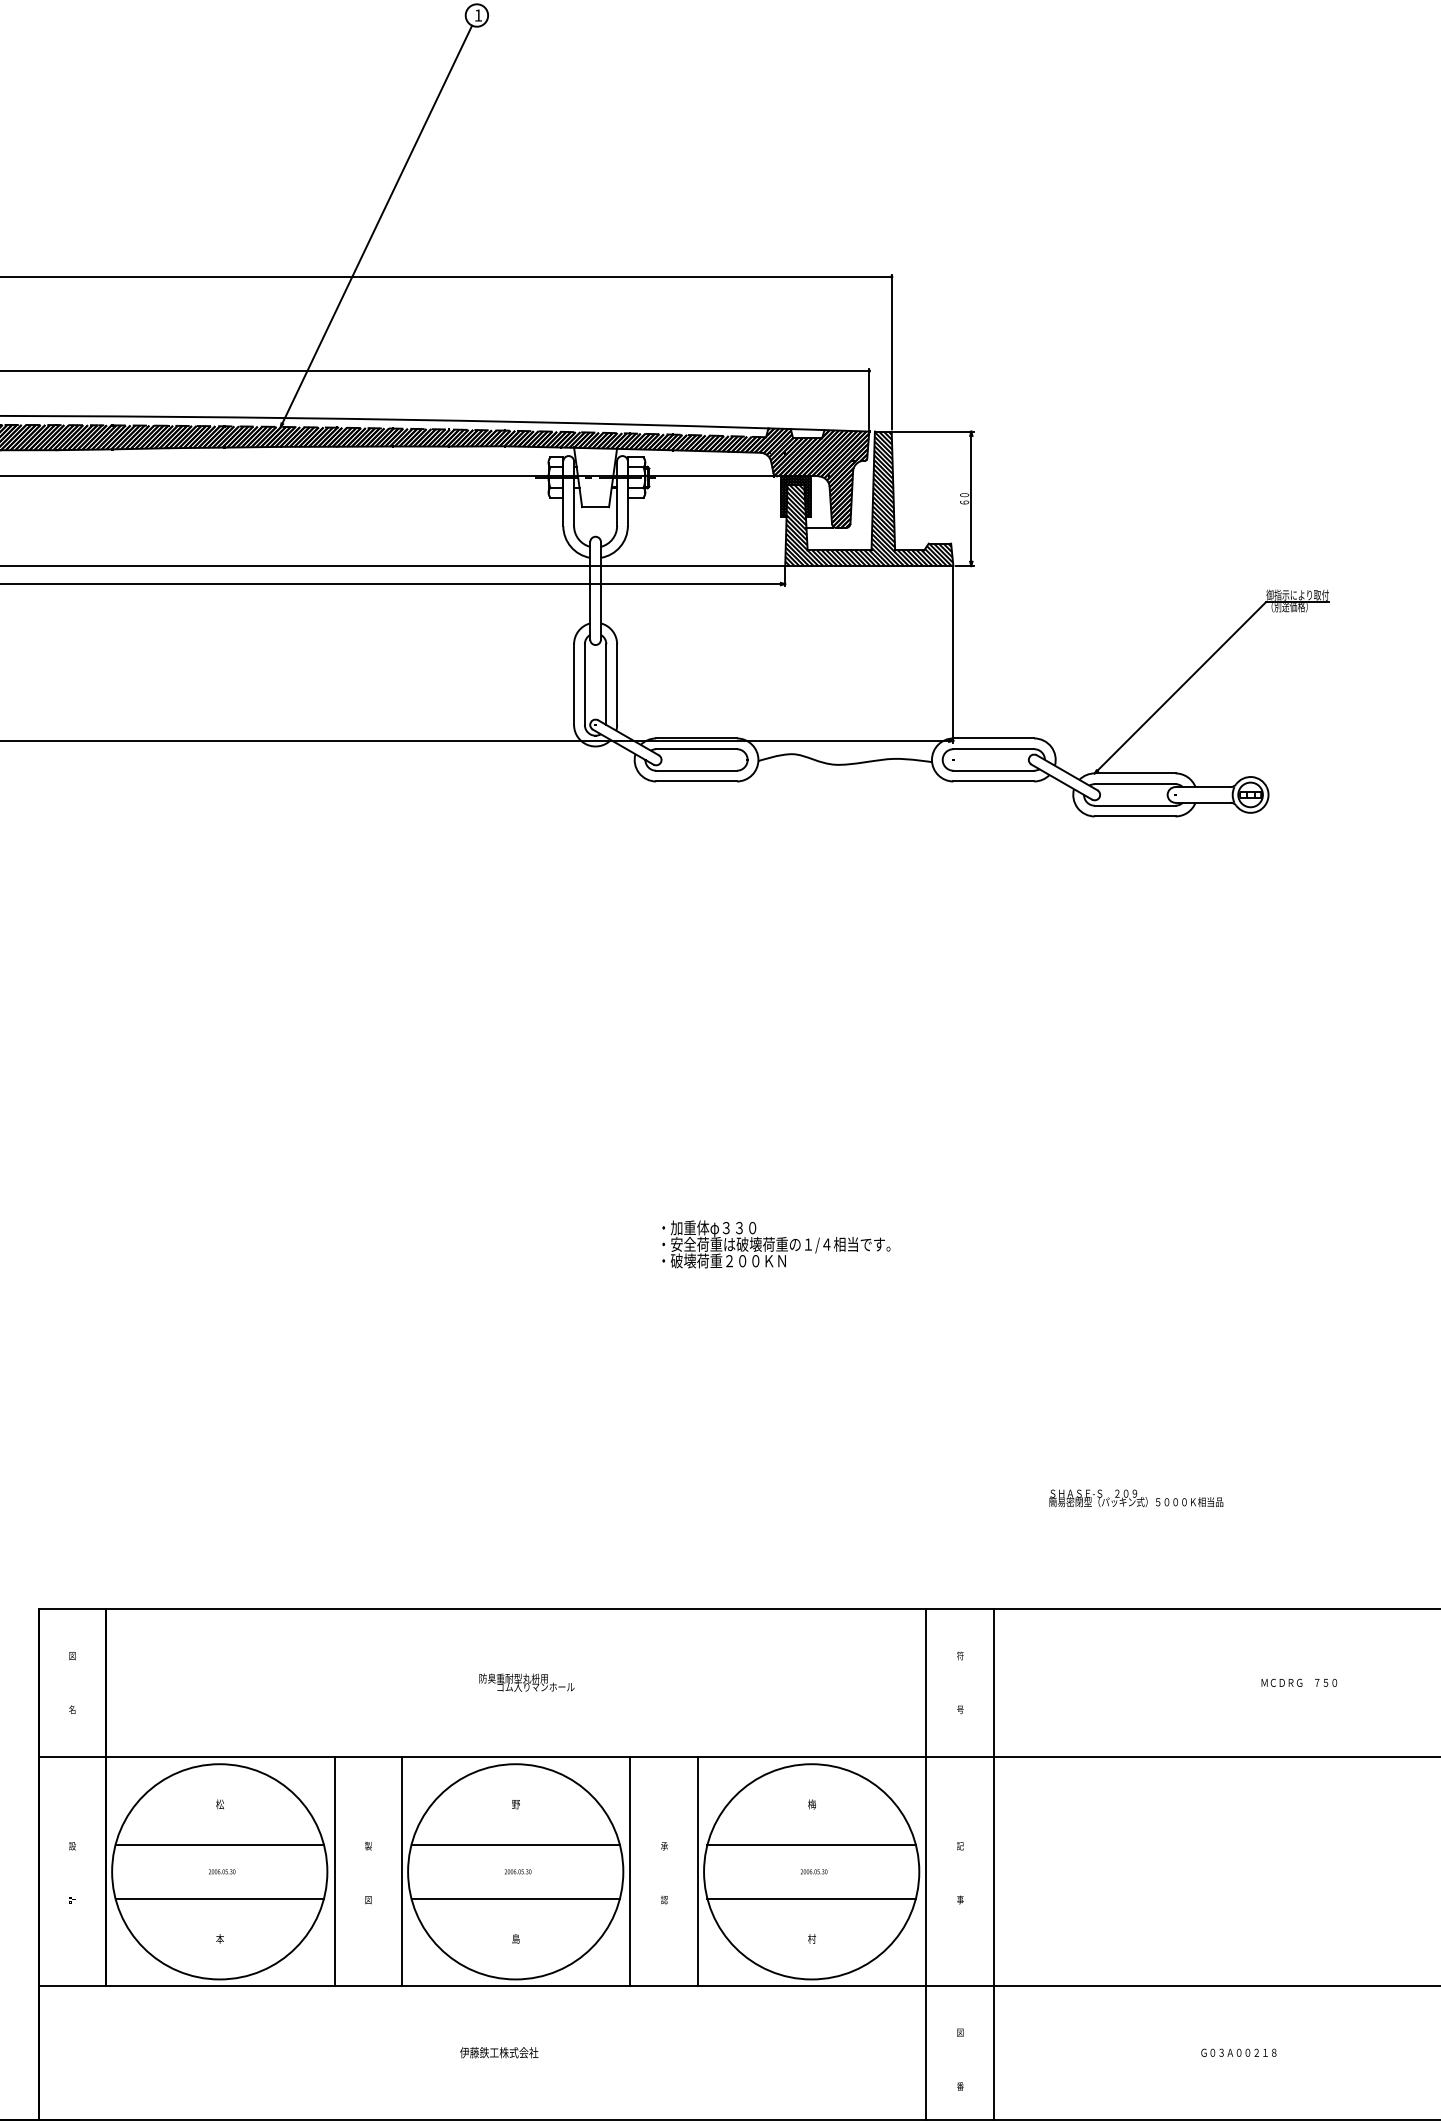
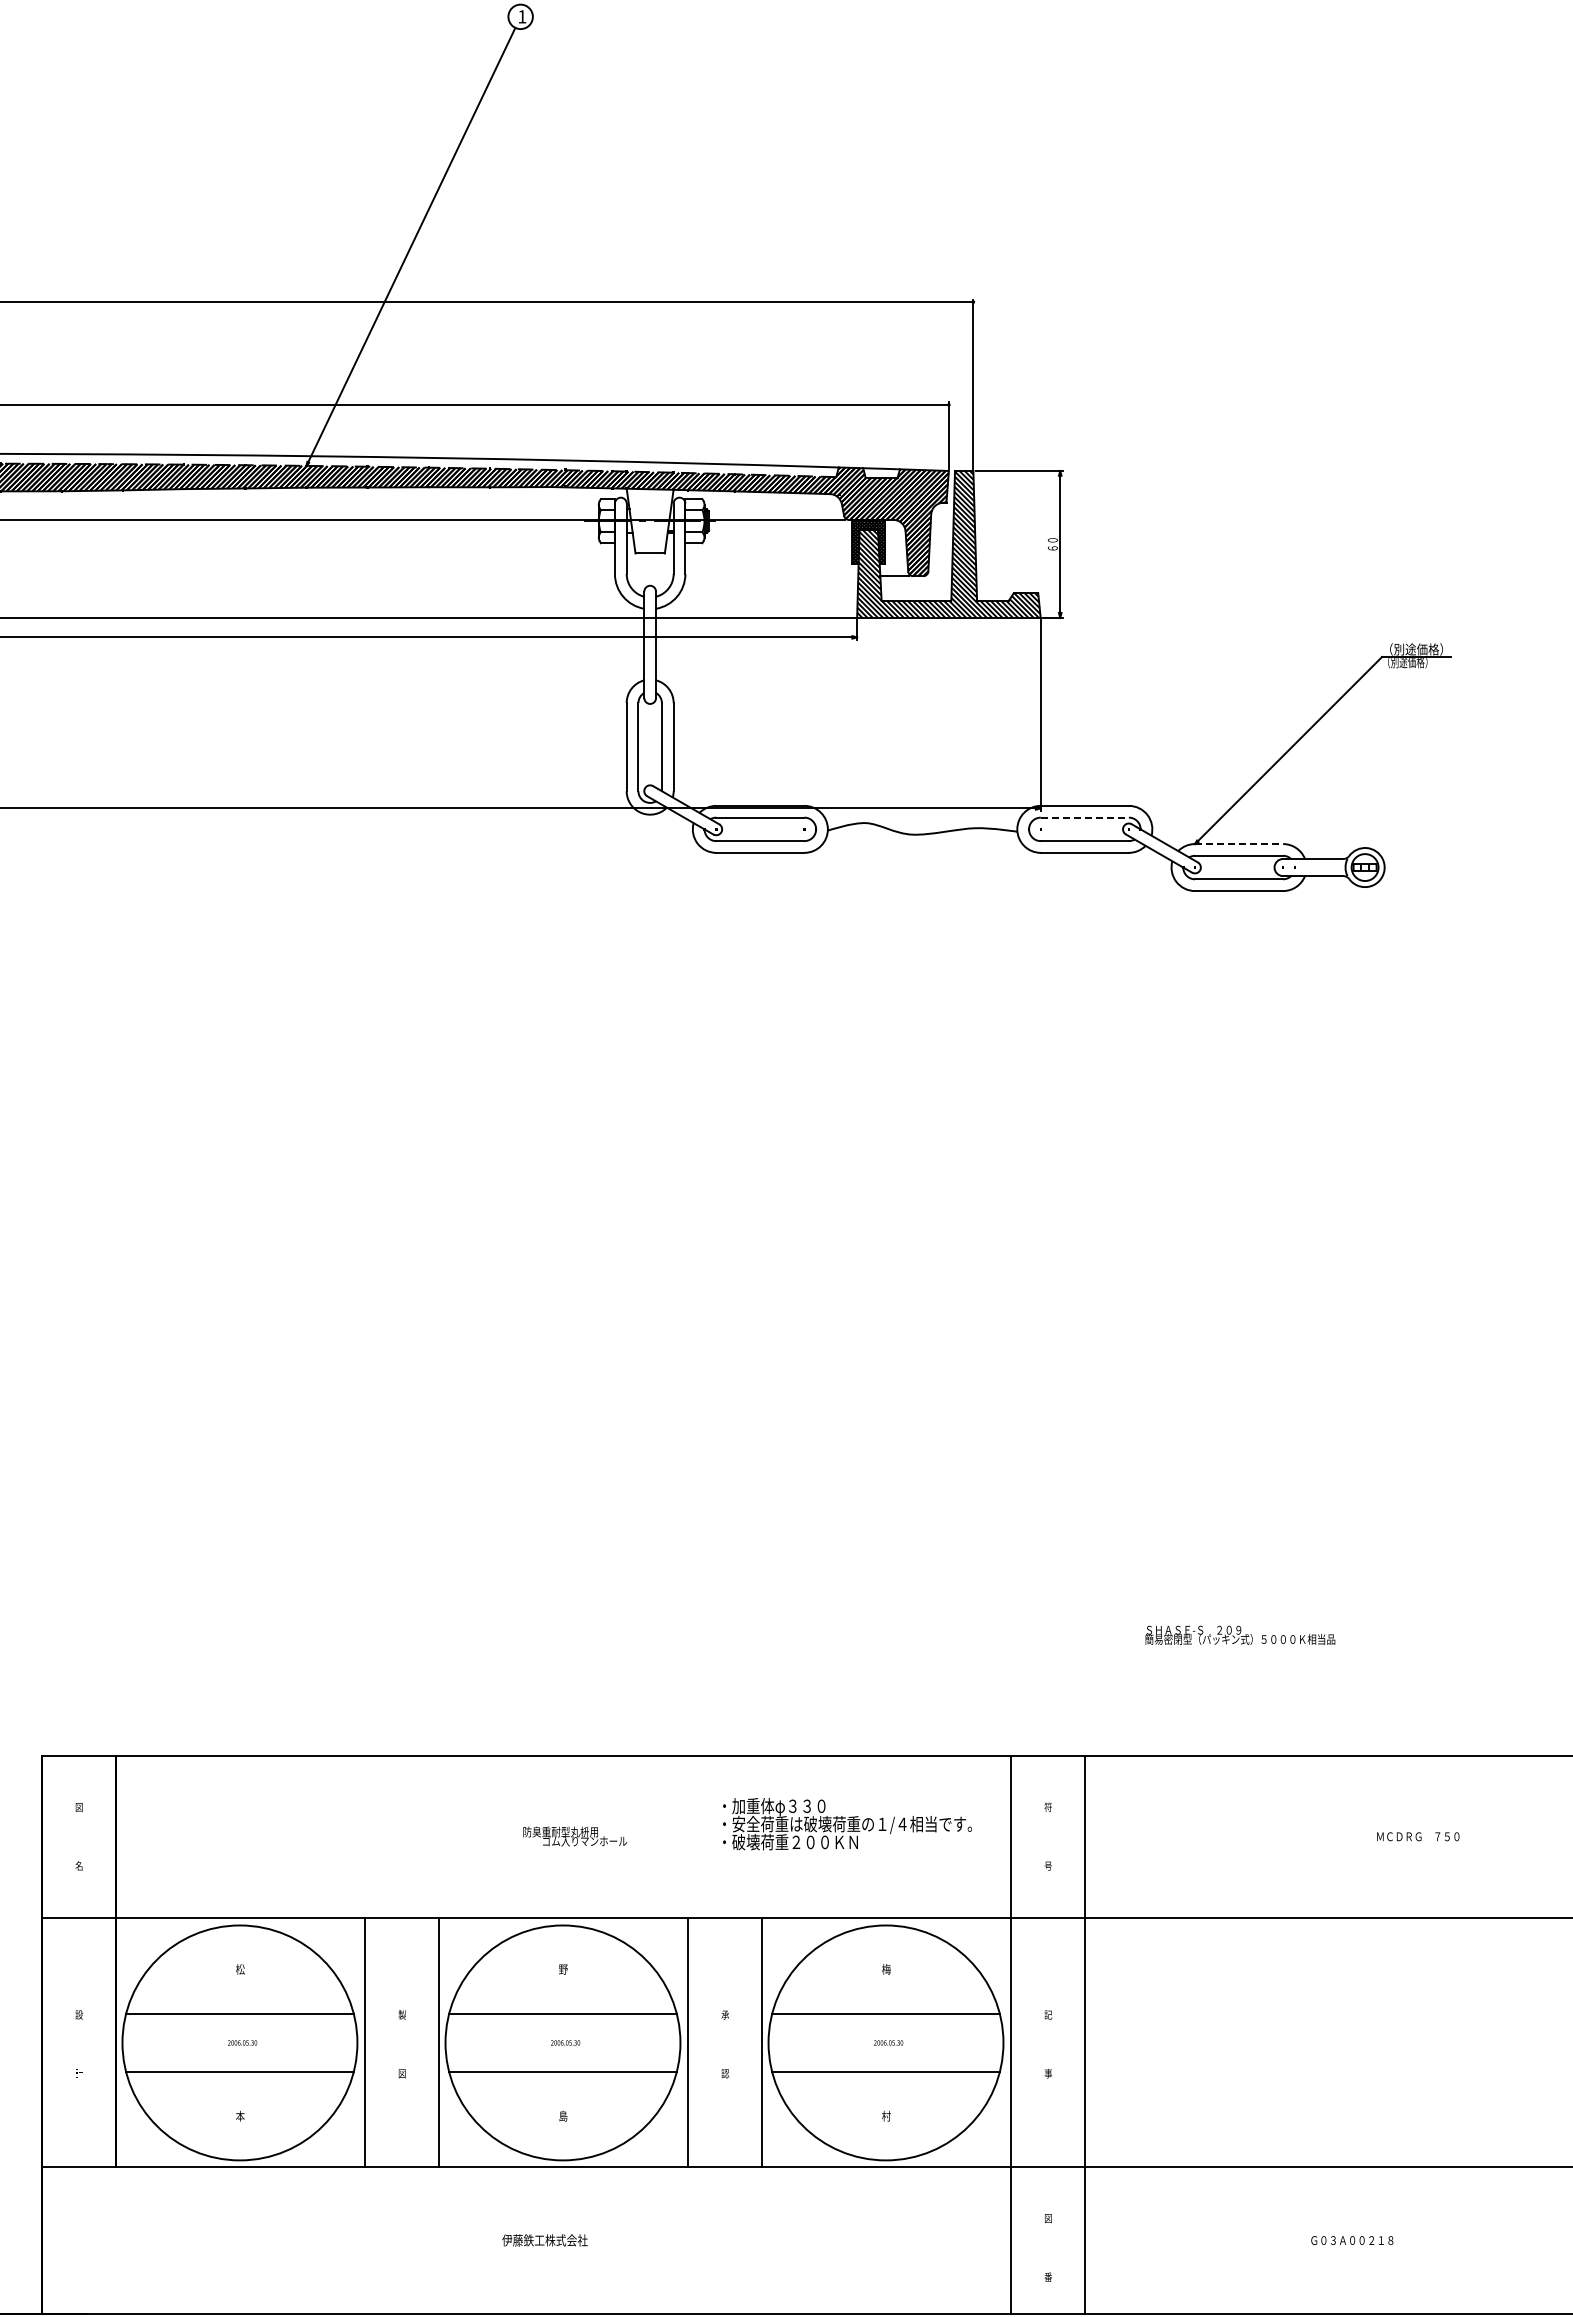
text: (1297, 595) -> (1416, 649), 御指示により取付 -> （別途価格）
line: (994, 749) -> (1085, 817), solid -> dashed
line: (1135, 773) -> (1239, 844), solid -> dashed
text: (776, 1244) -> (847, 1824), moved

